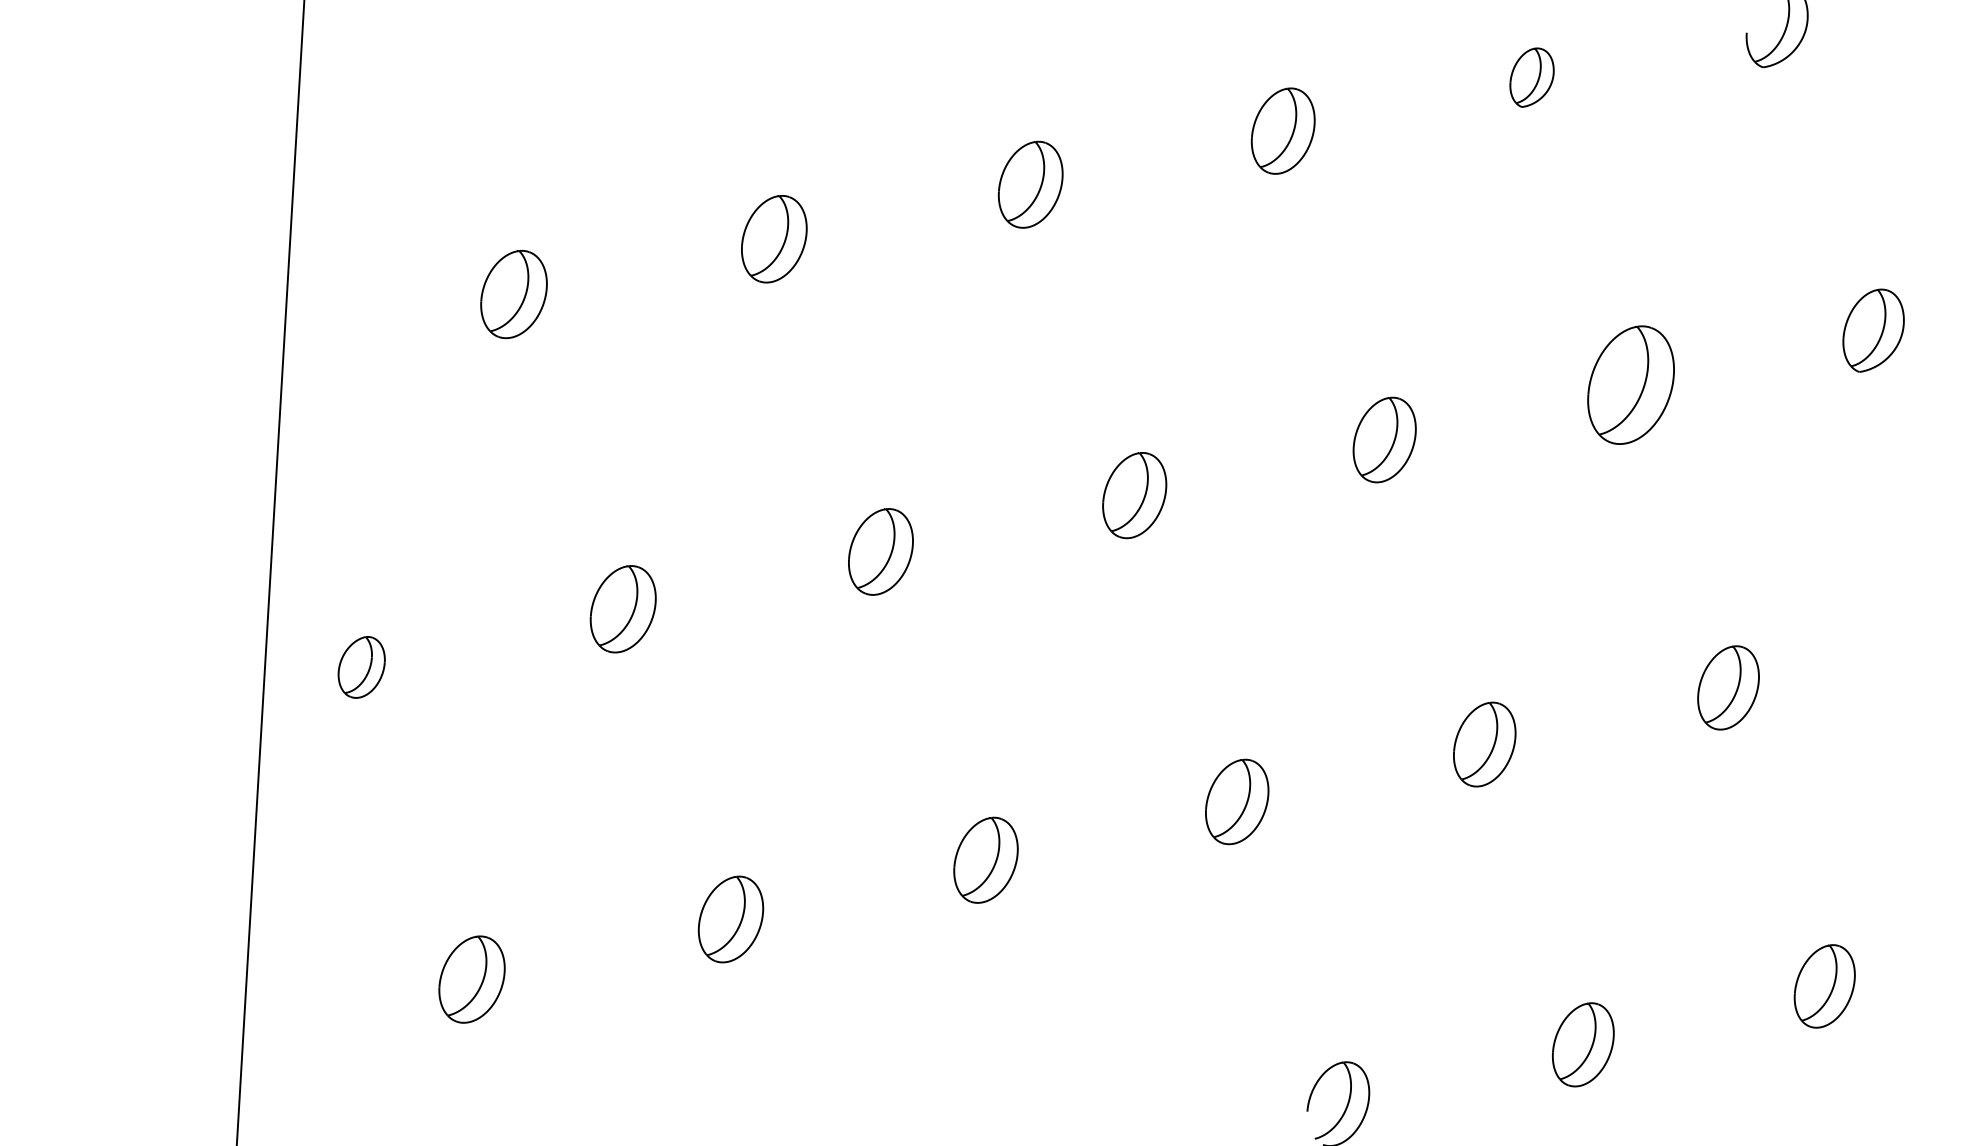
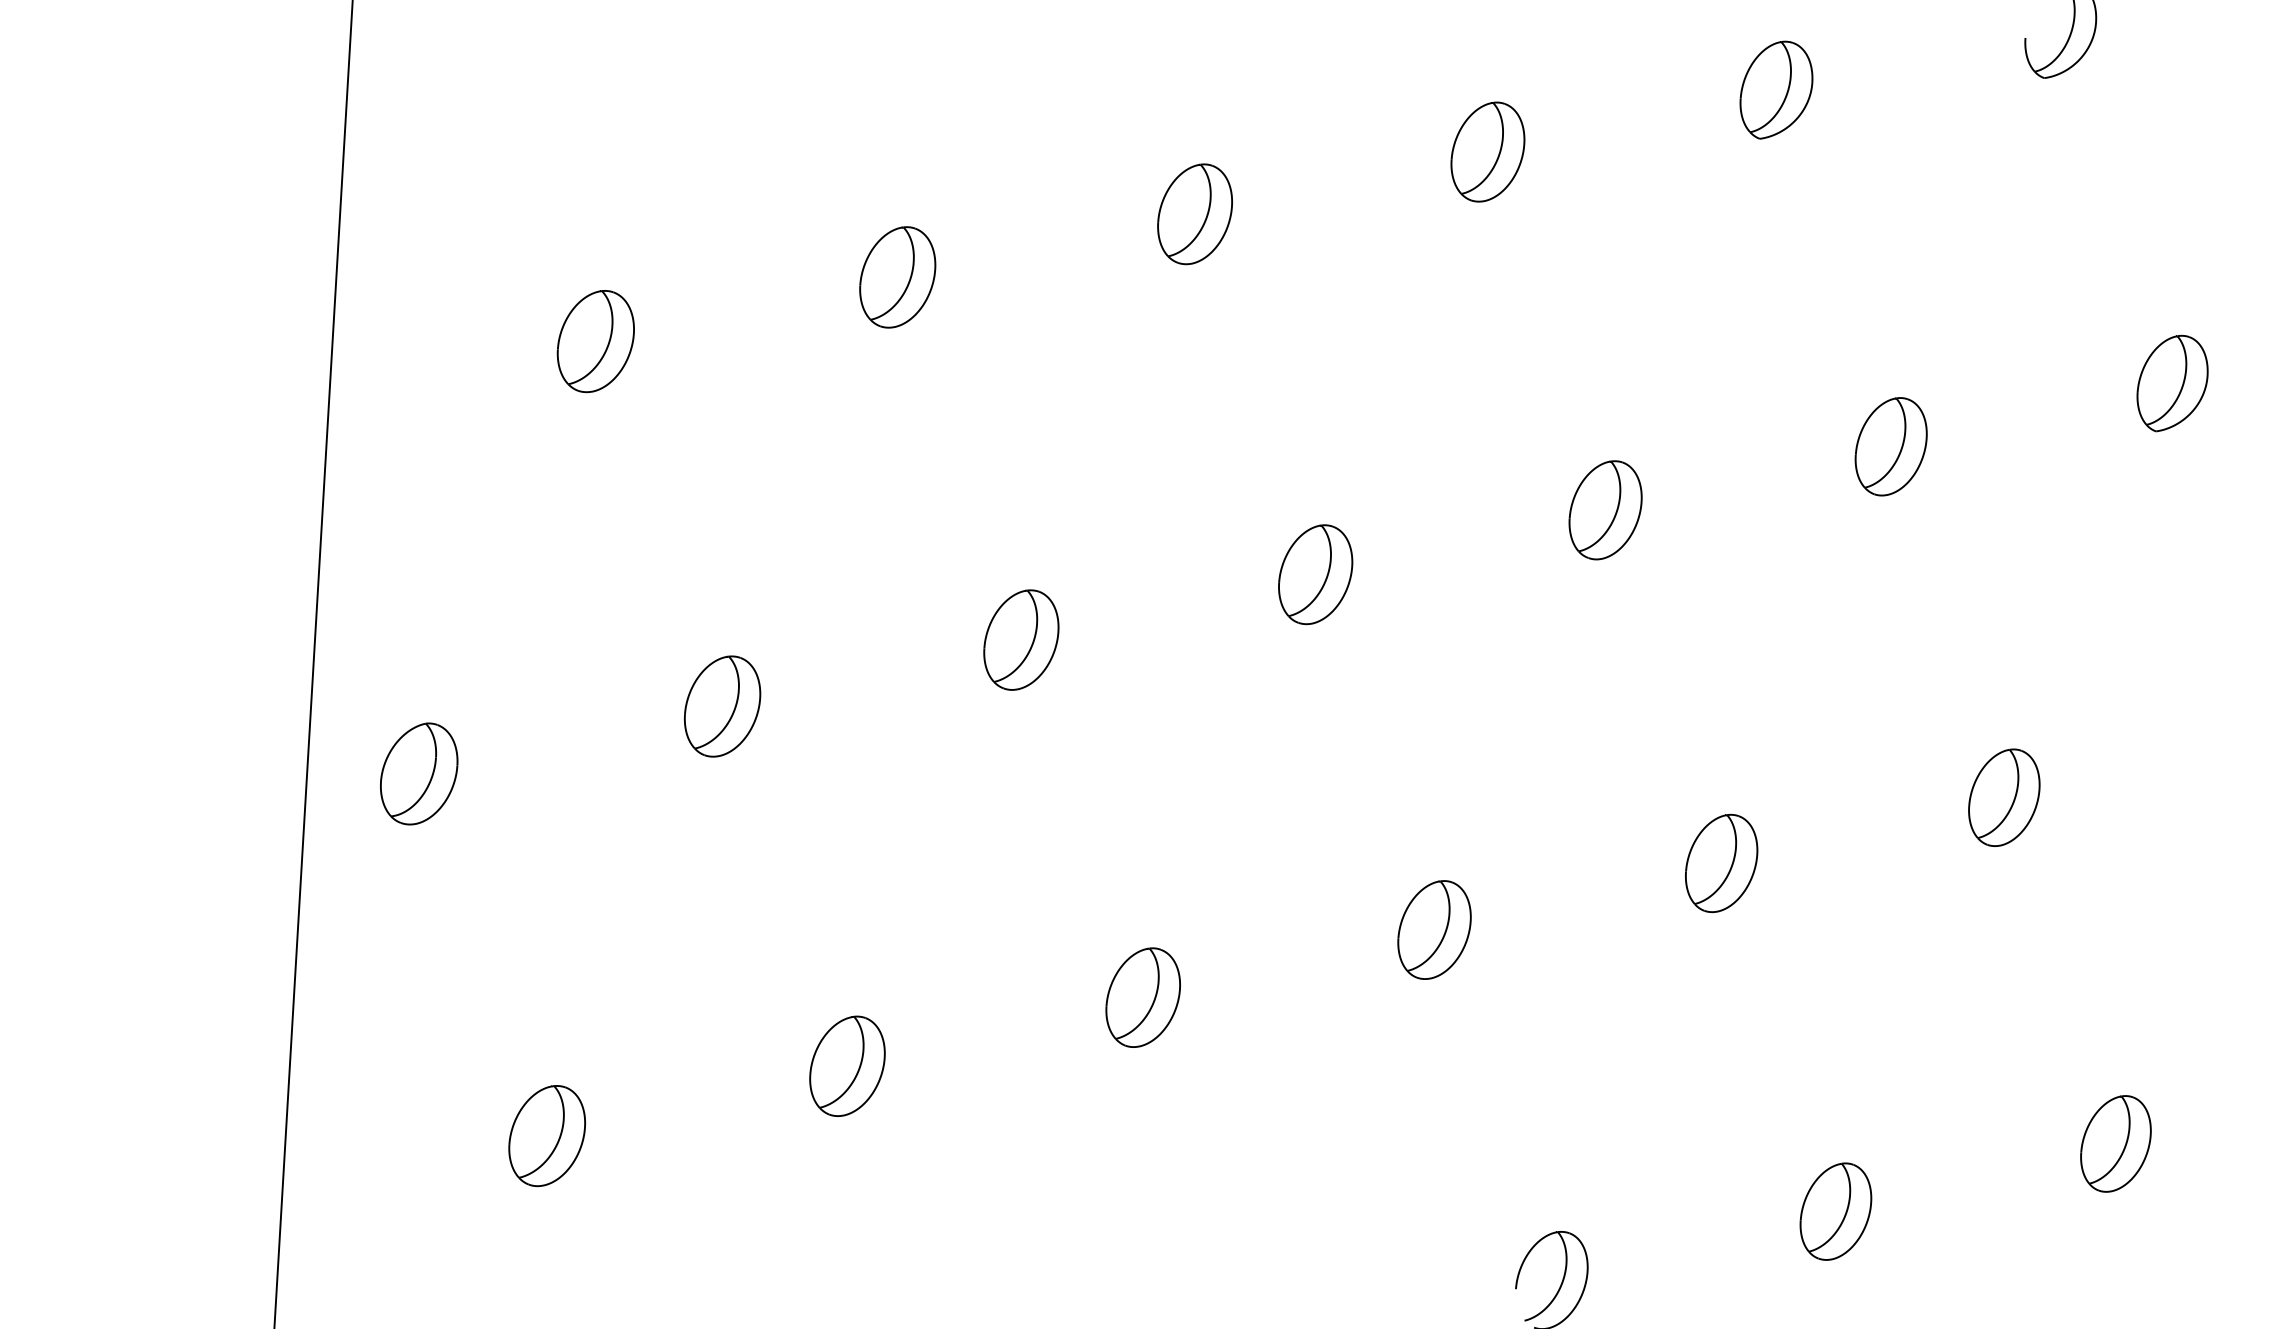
part: (1532, 77) -> (1776, 89), size x1.43
part: (1630, 385) -> (1890, 446), size x0.71
part: (361, 666) -> (419, 773), size x1.43

